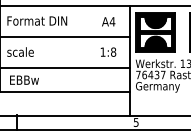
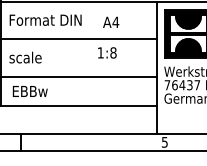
text: (108, 21) -> (110, 21), moved
text: (108, 51) -> (107, 52), moved

